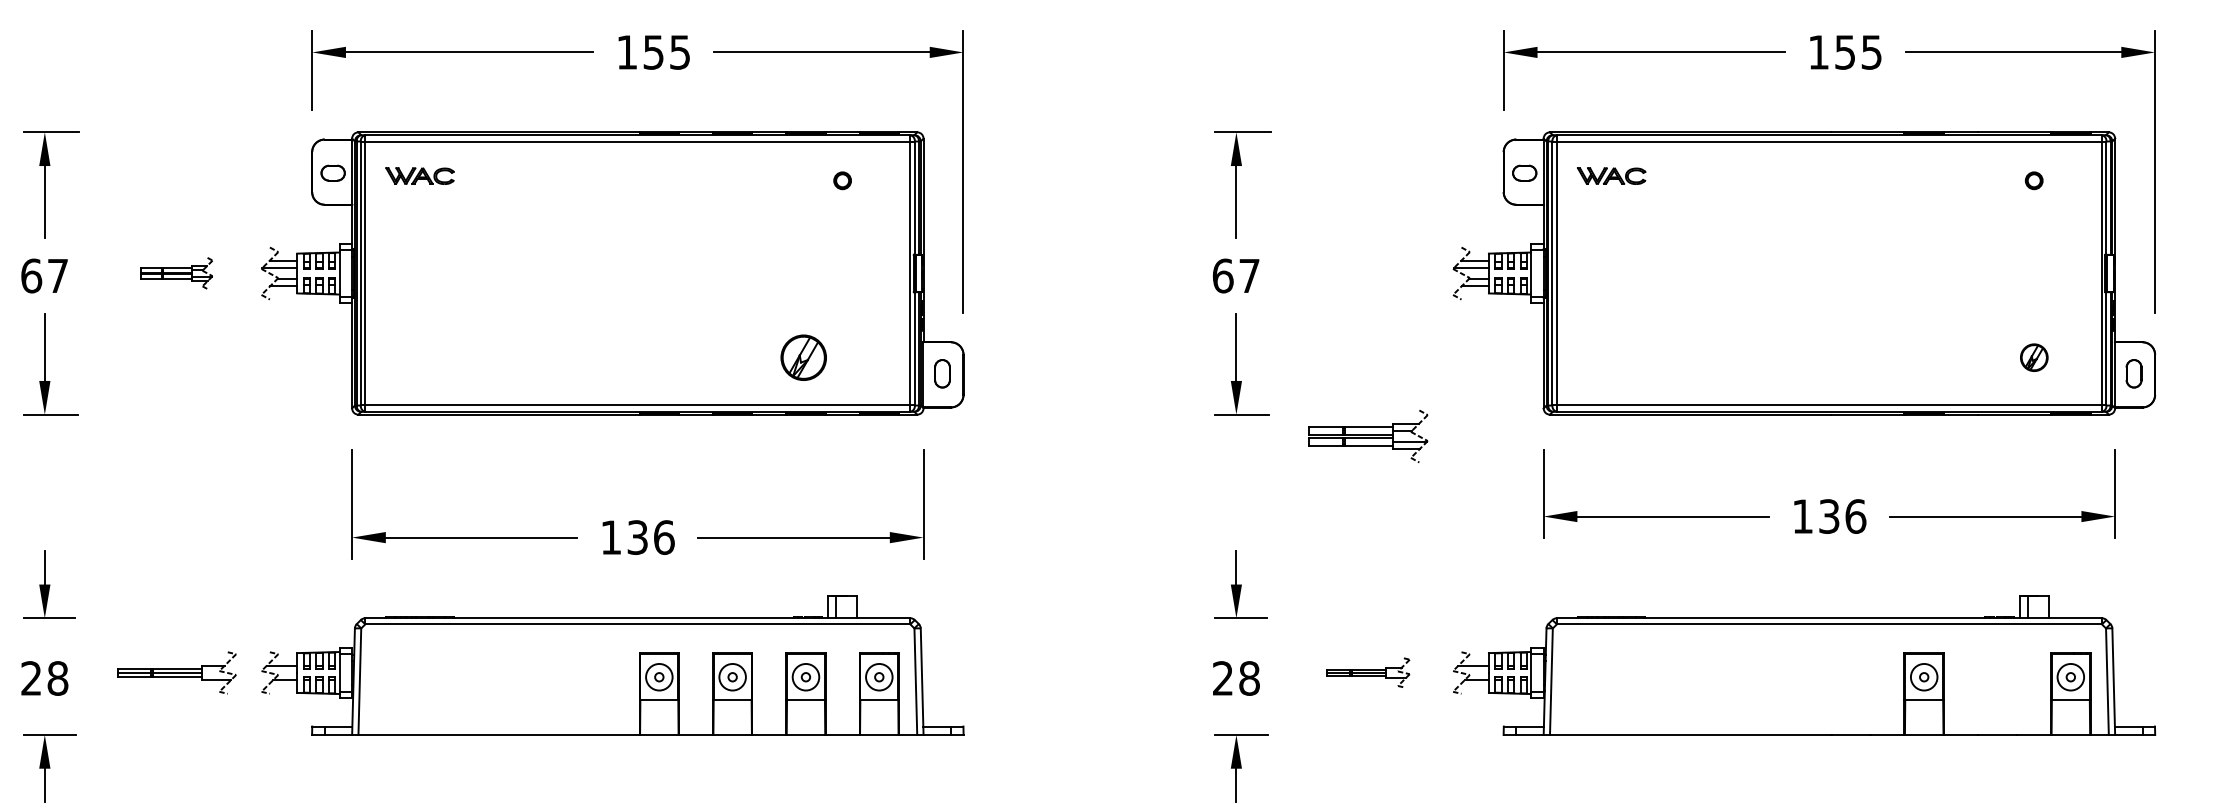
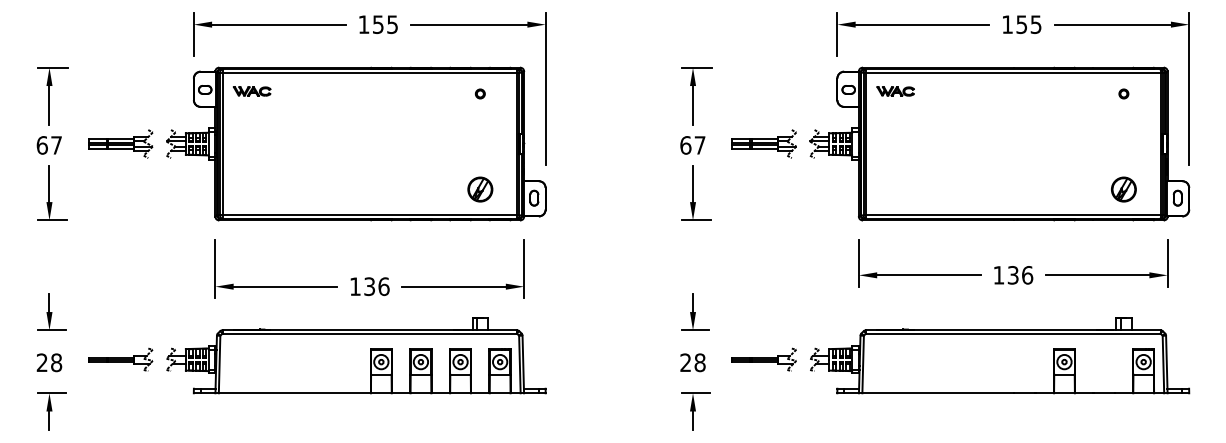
part: (176, 272) -> (120, 143), size x1.67
part: (804, 357) -> (480, 189), moved
part: (2033, 357) -> (1123, 189), size x1.67
part: (1366, 435) -> (763, 143), moved
part: (1366, 672) -> (763, 359), size x1.43

